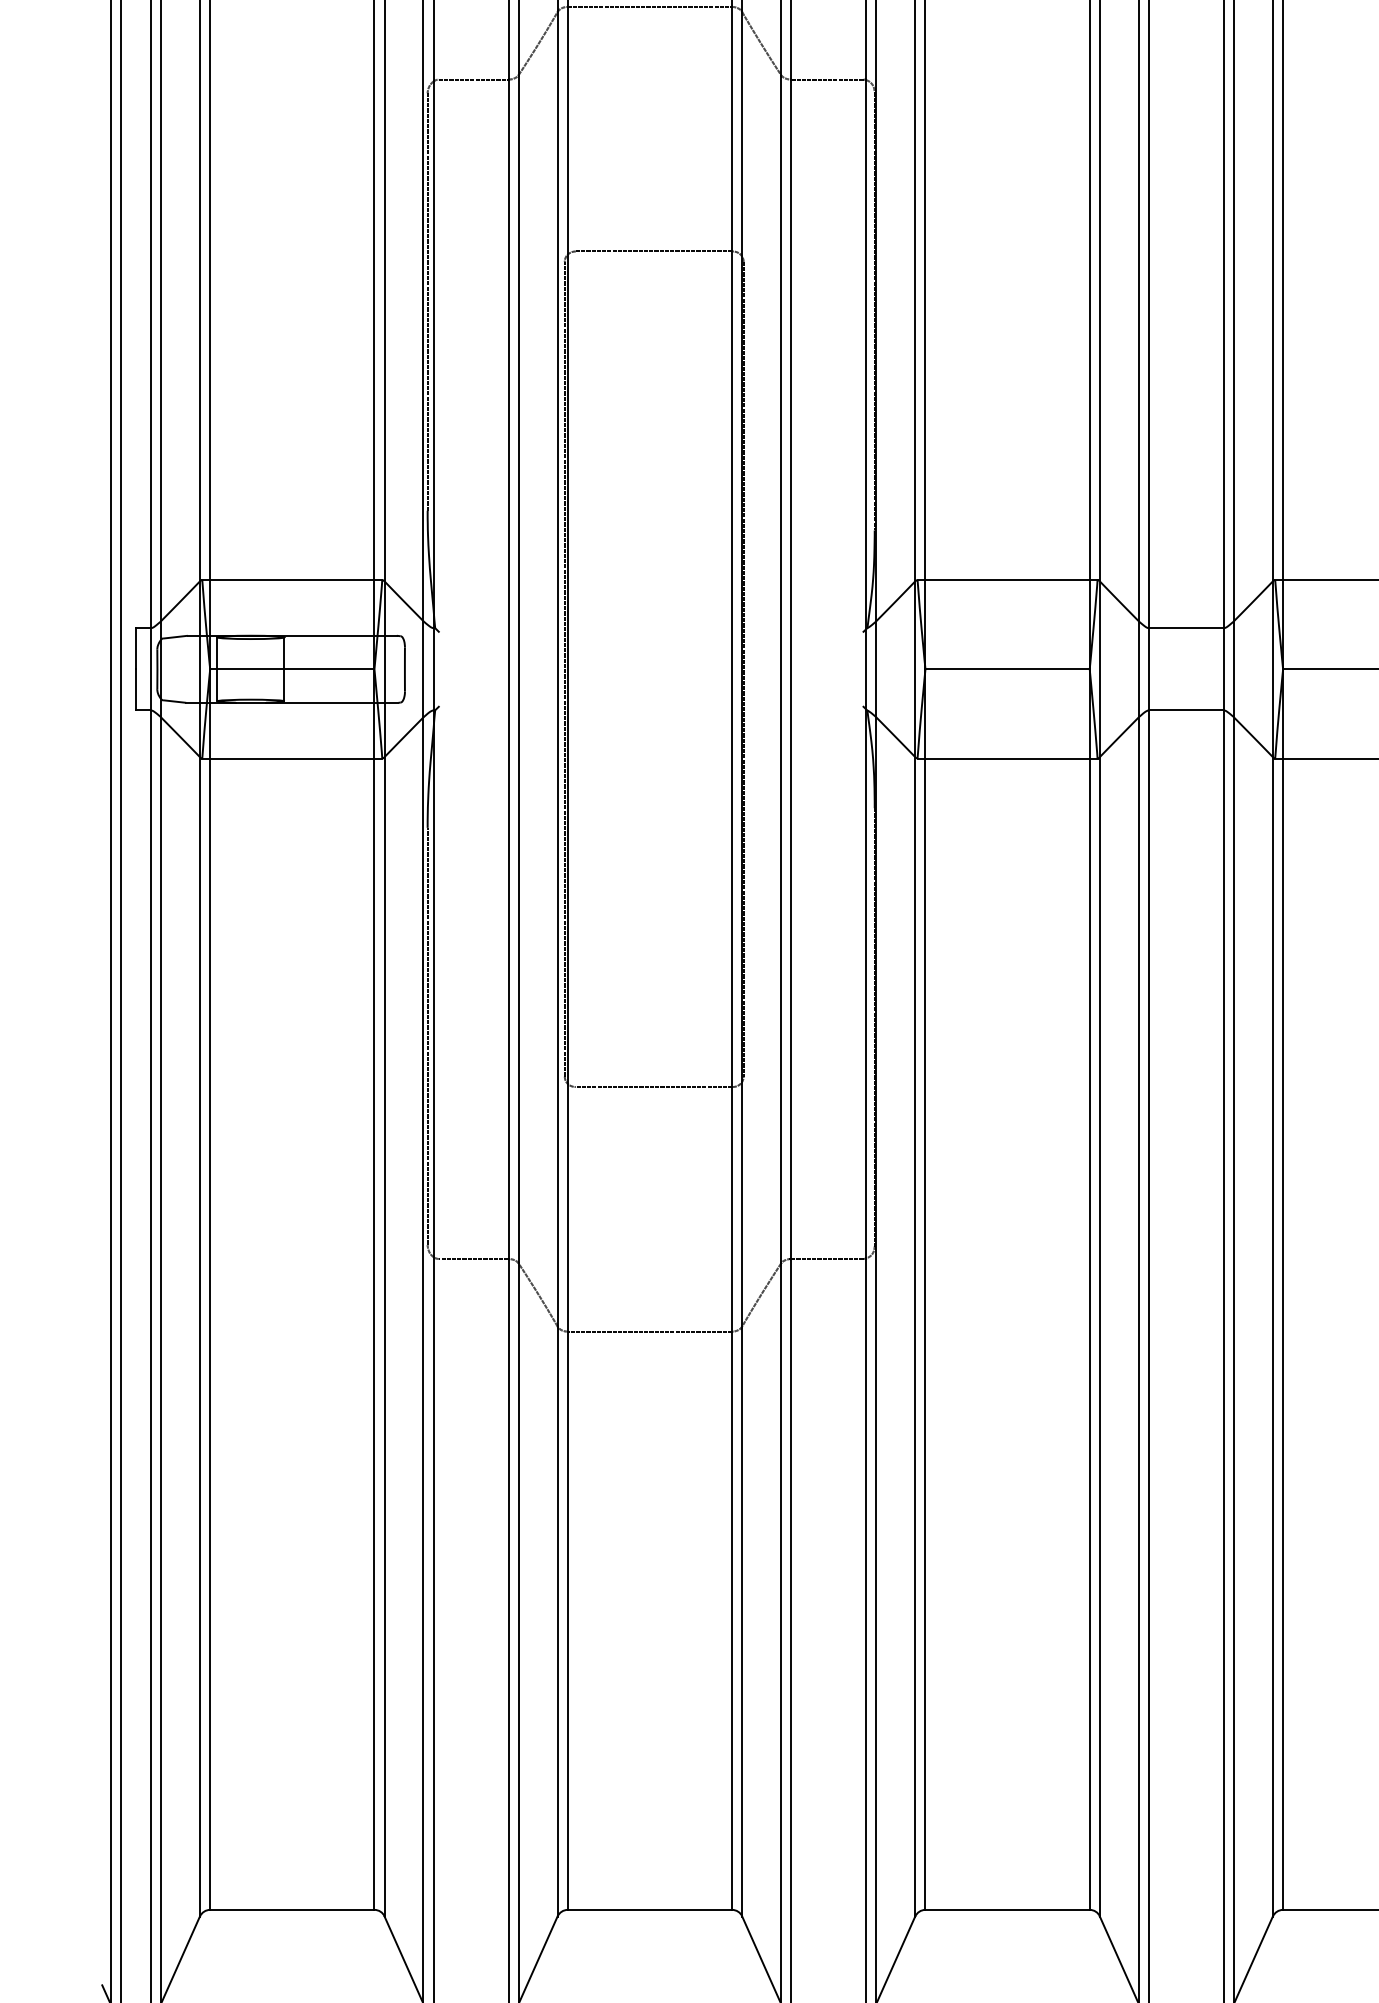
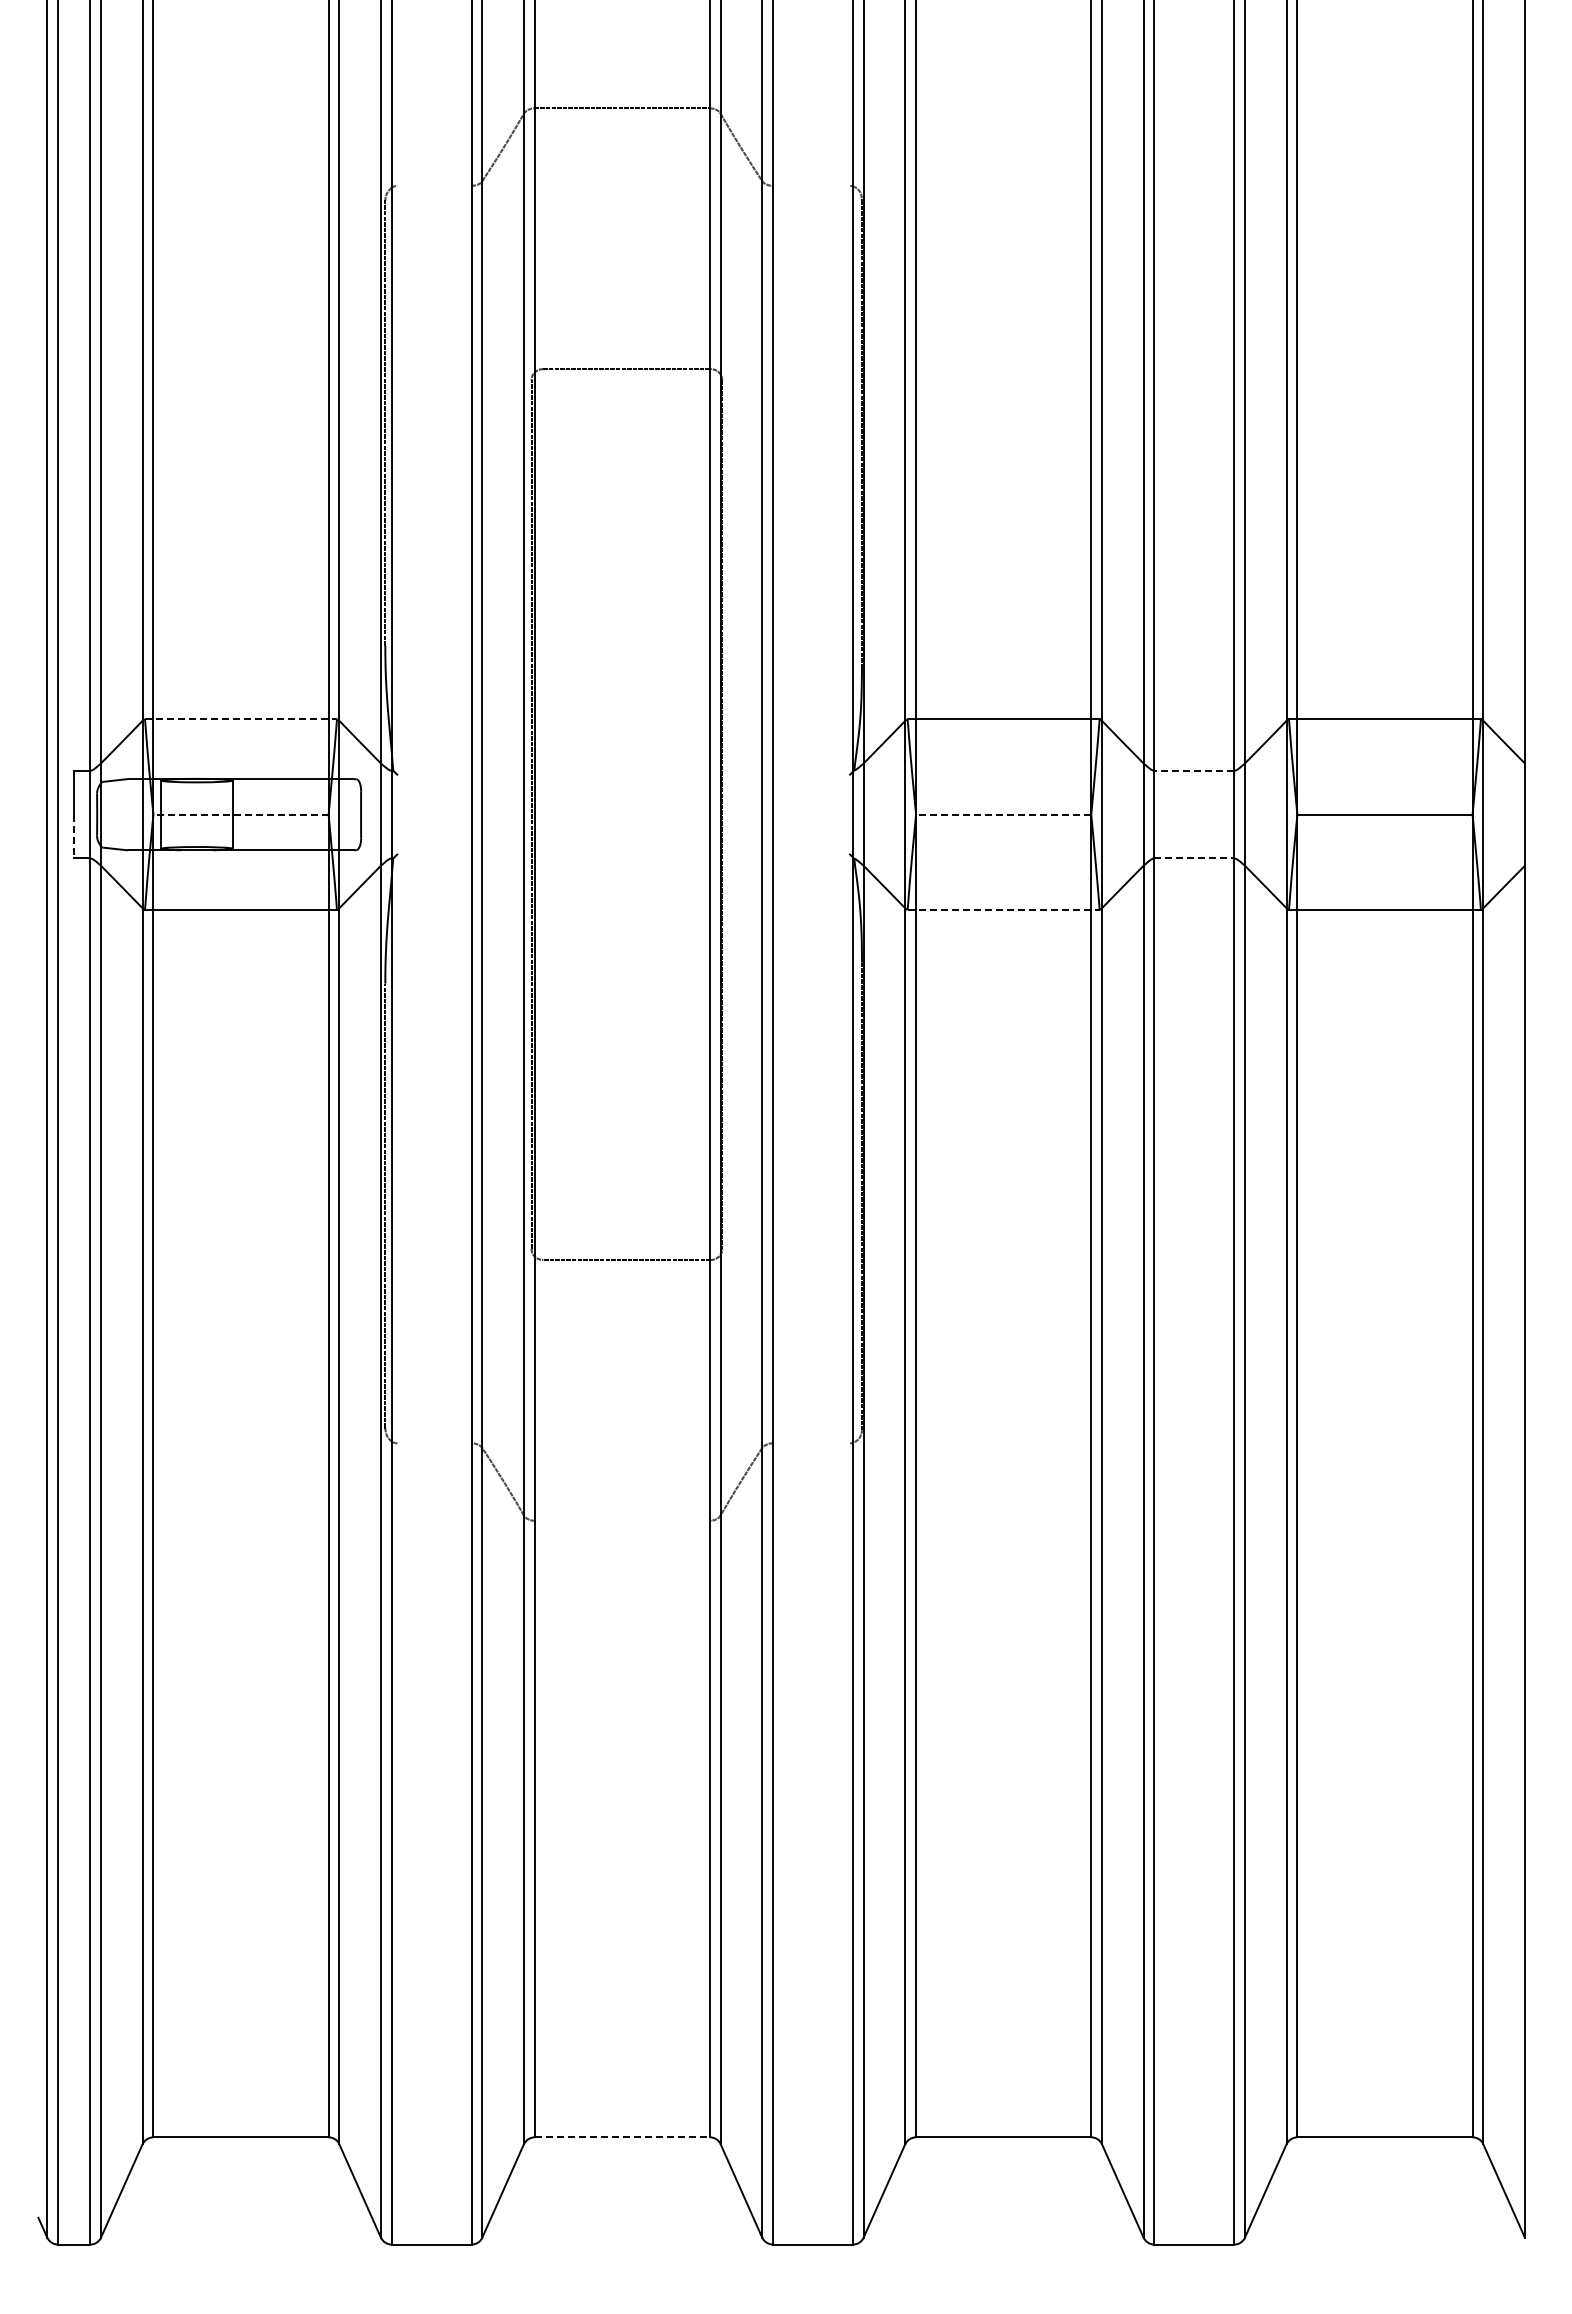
line: (473, 79) -> (434, 185), removed
line: (827, 79) -> (811, 185), removed
line: (291, 580) -> (240, 719), solid -> dashed
line: (1186, 627) -> (1194, 770), solid -> dashed
line: (292, 669) -> (241, 814), solid -> dashed
line: (1007, 669) -> (1003, 814), solid -> dashed
line: (136, 689) -> (74, 836), solid -> dashed
line: (1186, 710) -> (1194, 858), solid -> dashed
line: (1007, 758) -> (1003, 909), solid -> dashed
line: (473, 1259) -> (434, 1443), removed
line: (827, 1259) -> (811, 1443), removed
line: (649, 1331) -> (621, 1520), removed
line: (650, 1910) -> (622, 2137), solid -> dashed

